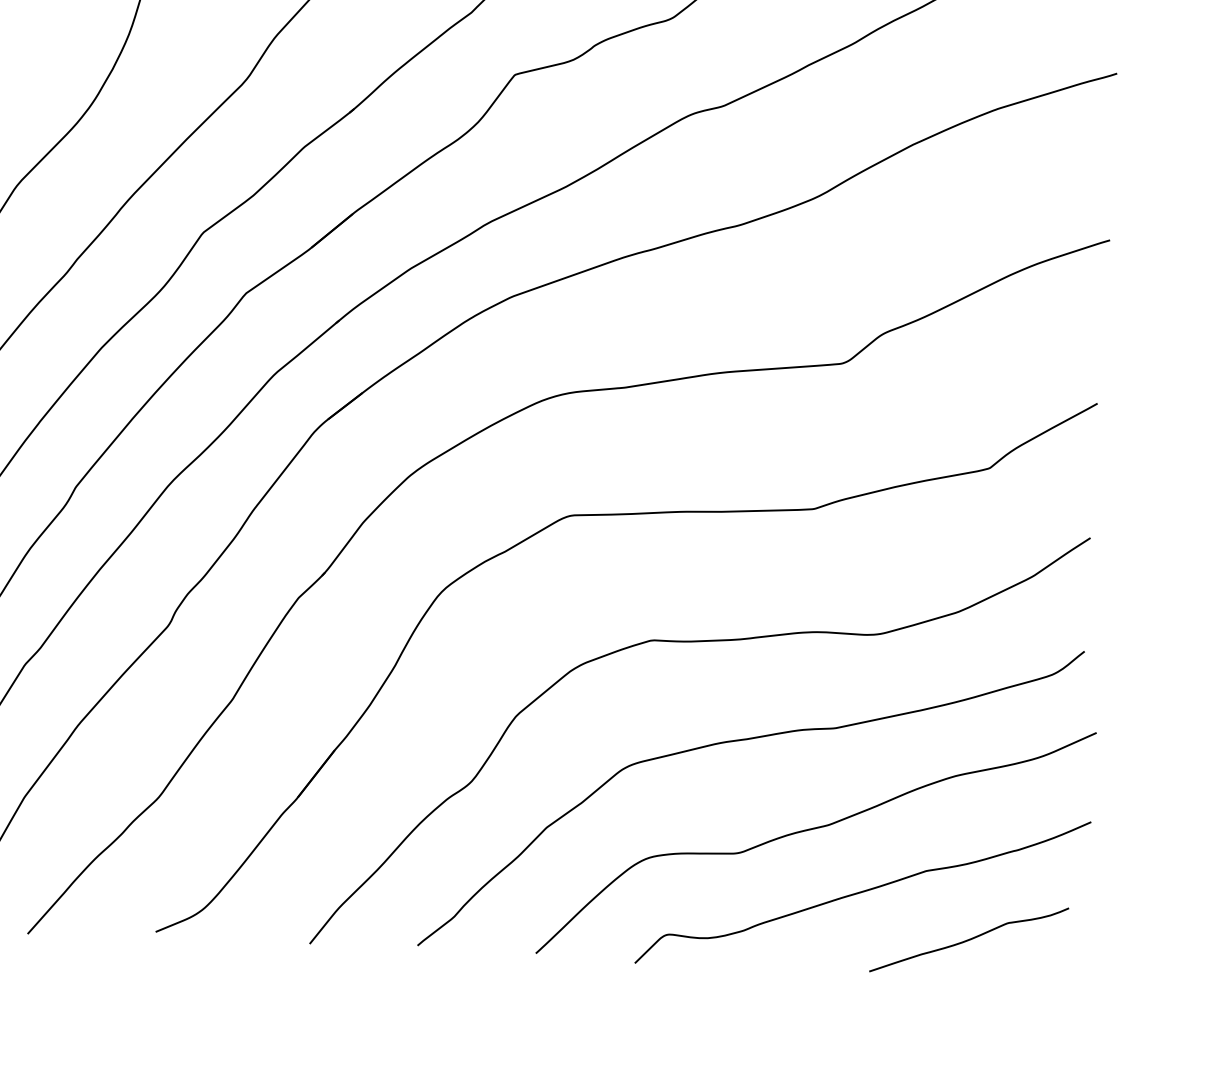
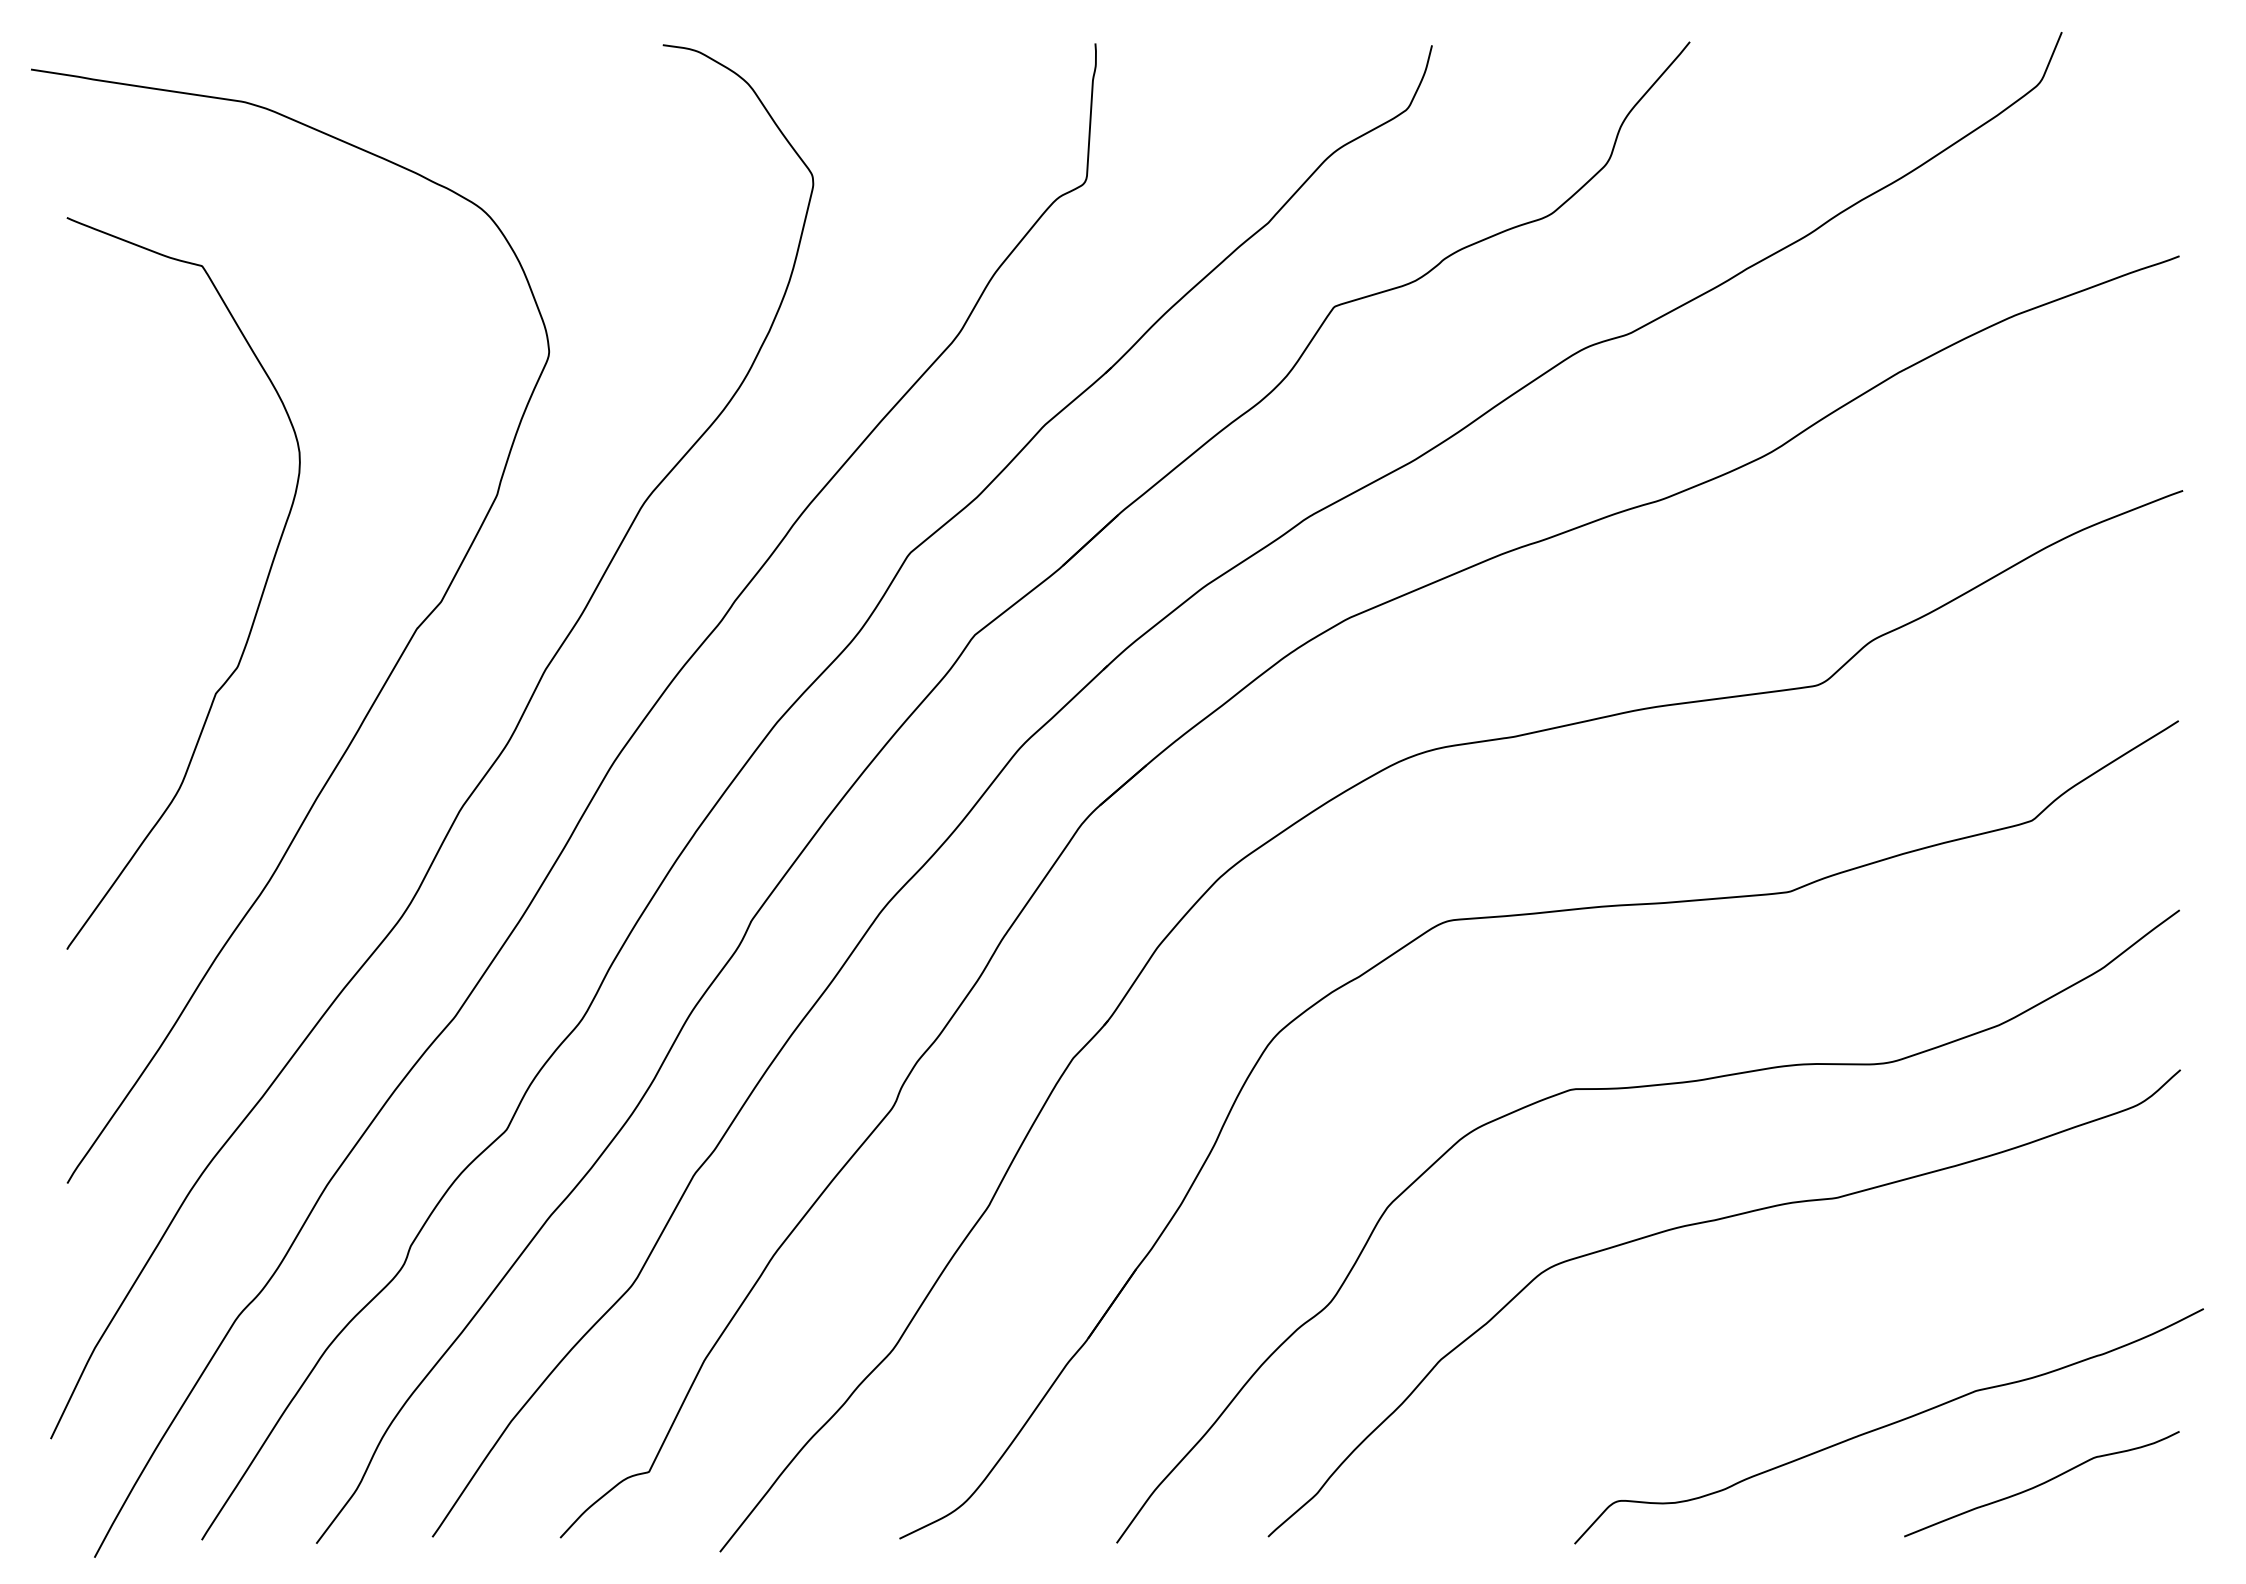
curve: (812, 829) -> (1812, 1342), removed

